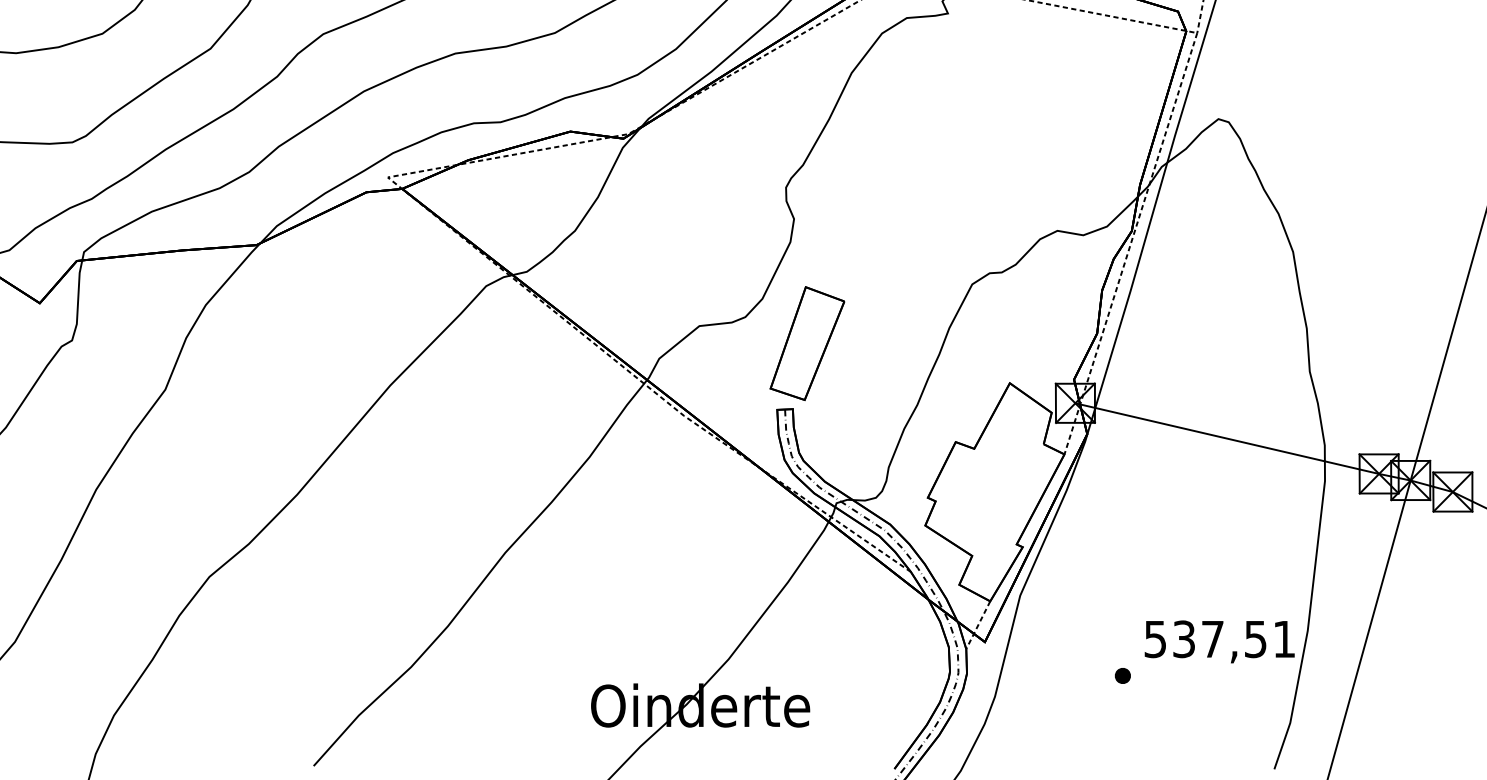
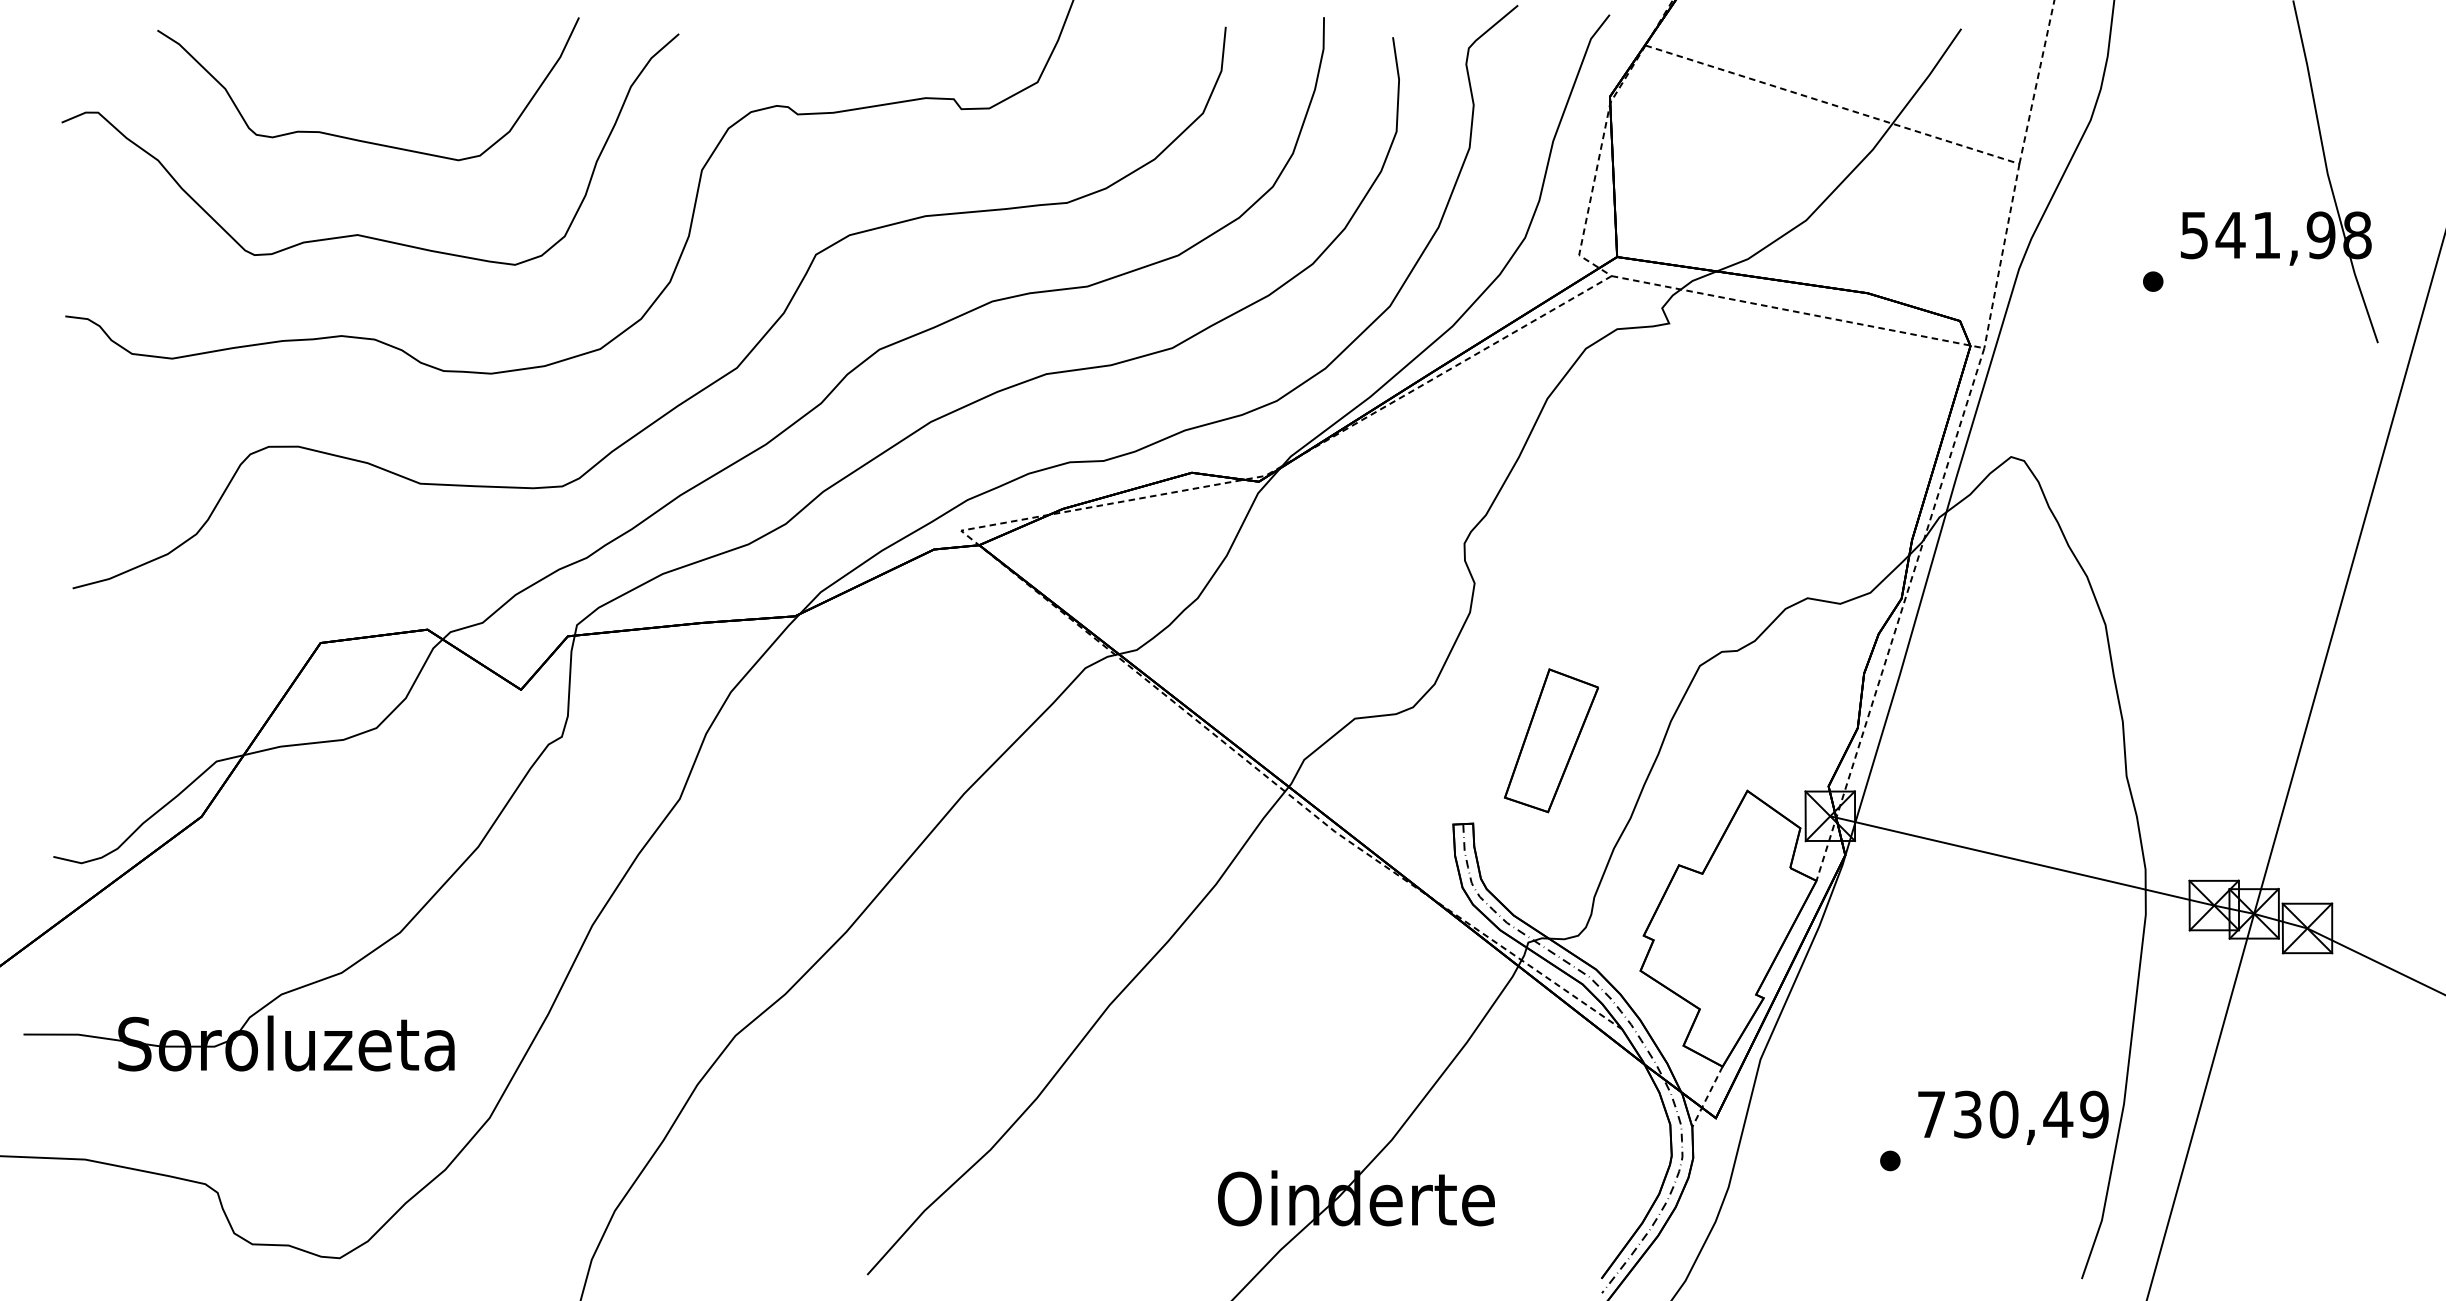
part: (807, 343) -> (1551, 740), moved
text: (1220, 639) -> (2013, 1114), 537,51 -> 730,49

